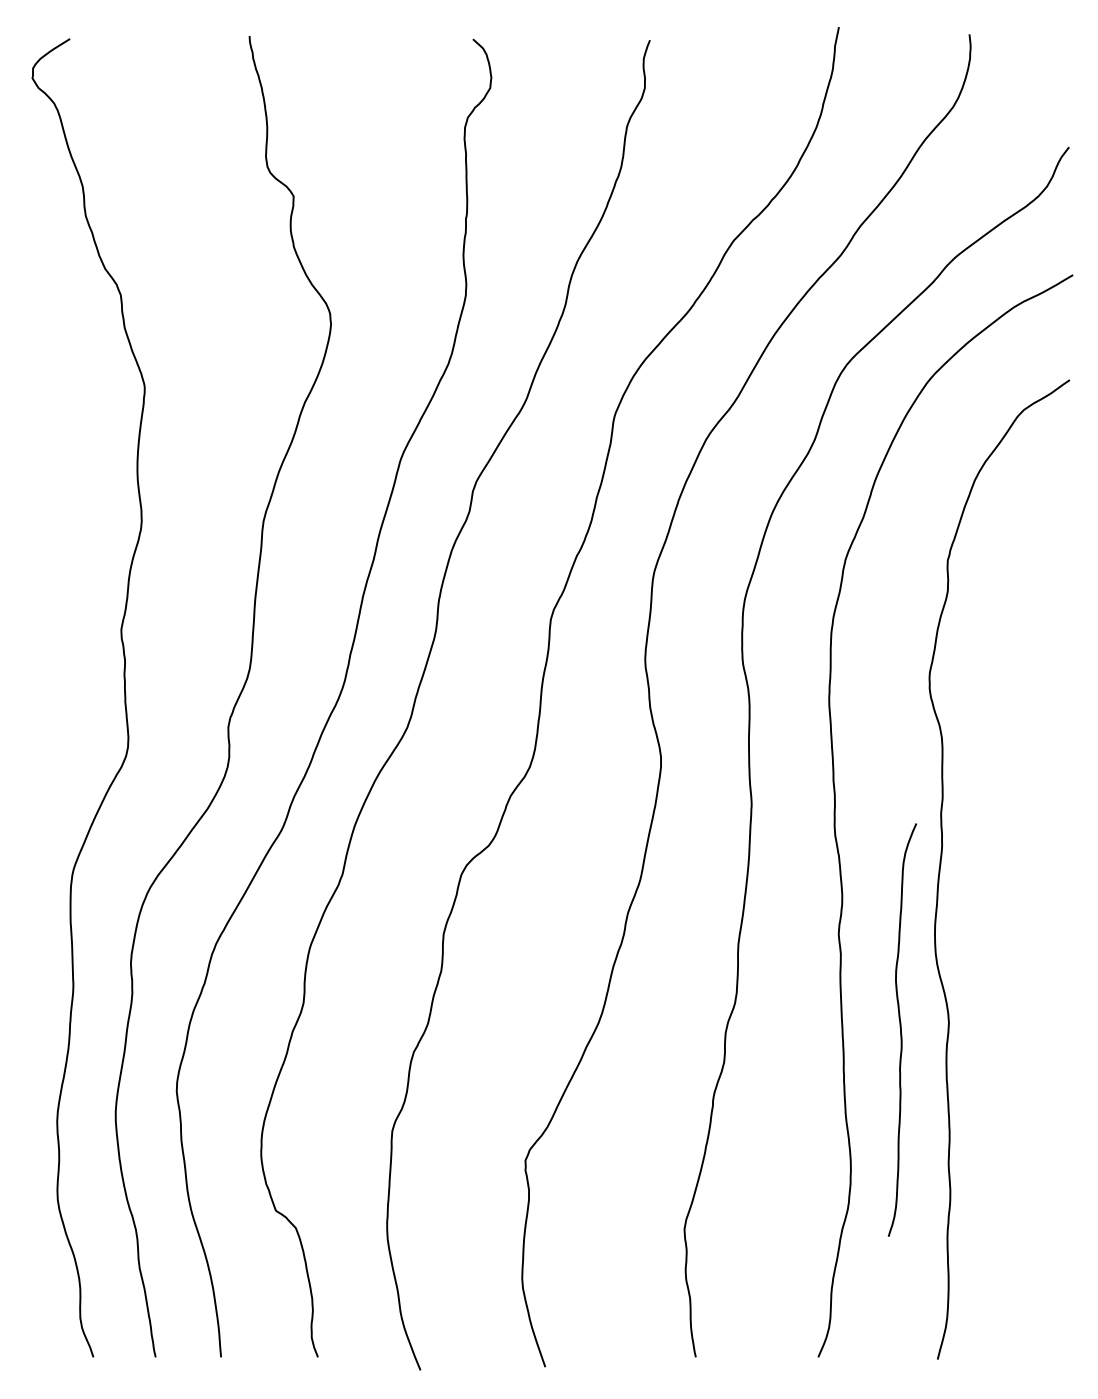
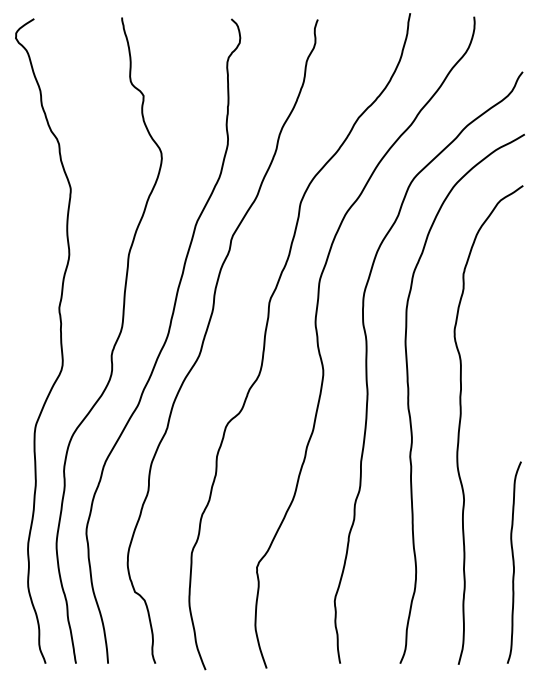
curve: (900, 1029) -> (513, 562), moved

